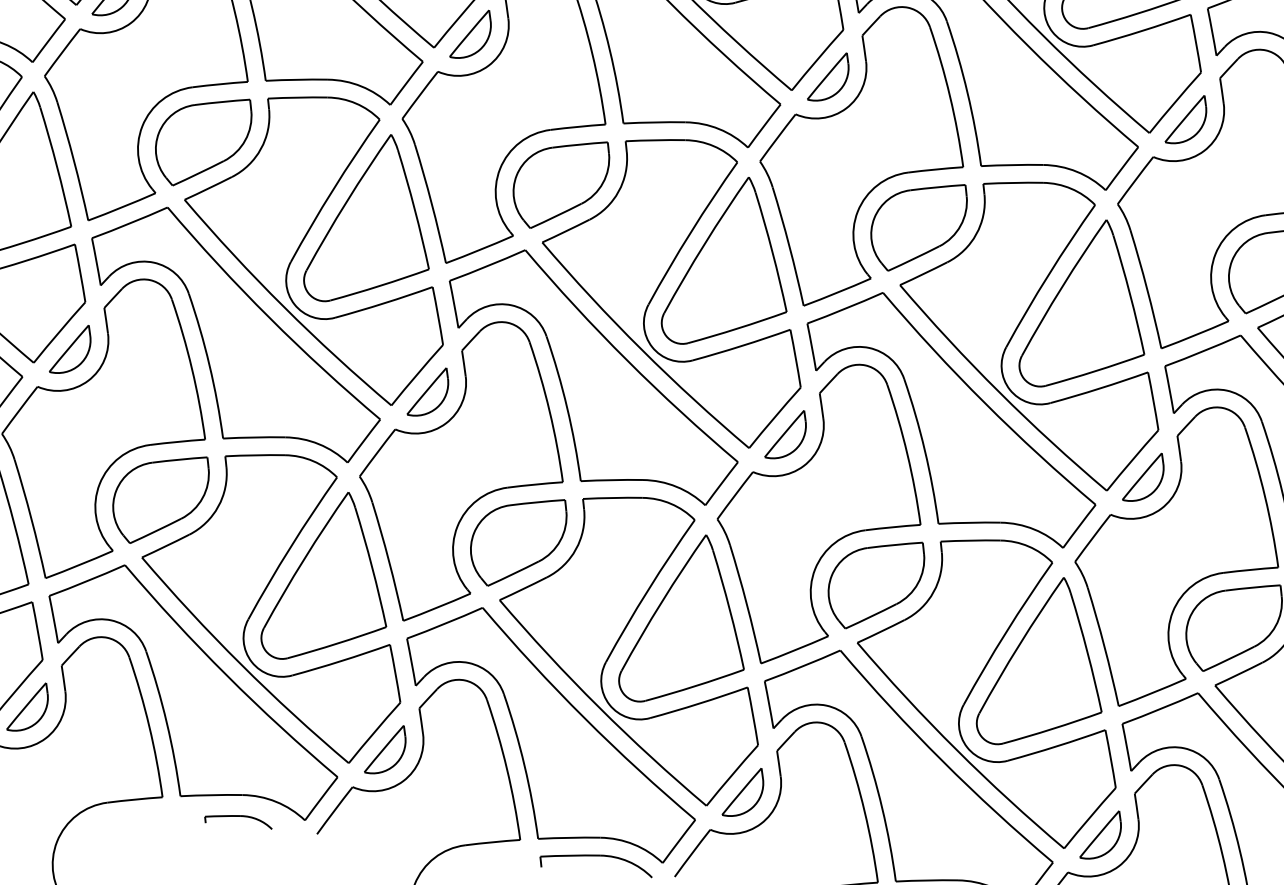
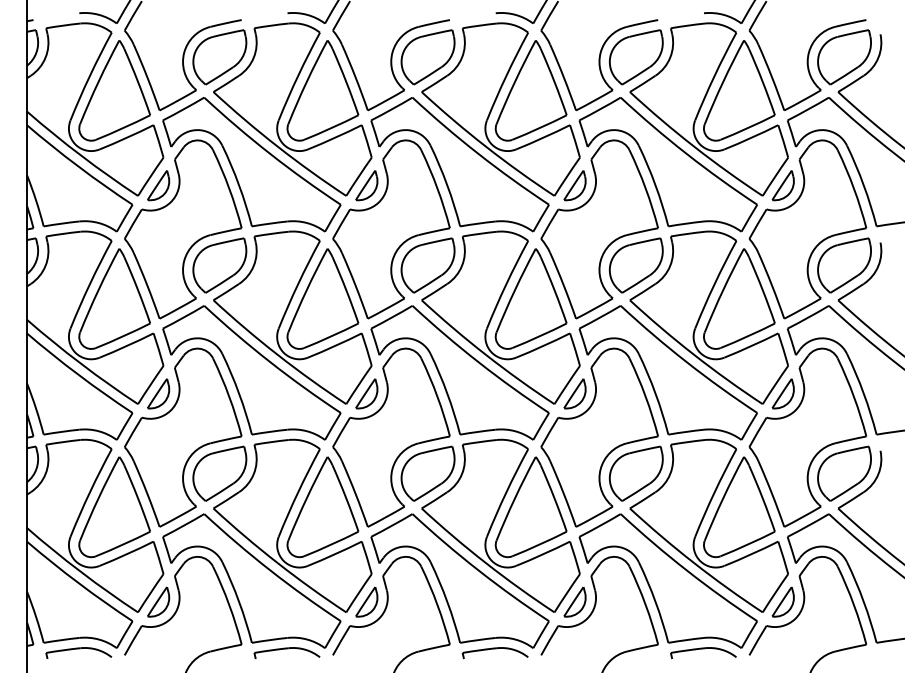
part: (237, 819) -> (286, 652), size x1.67

